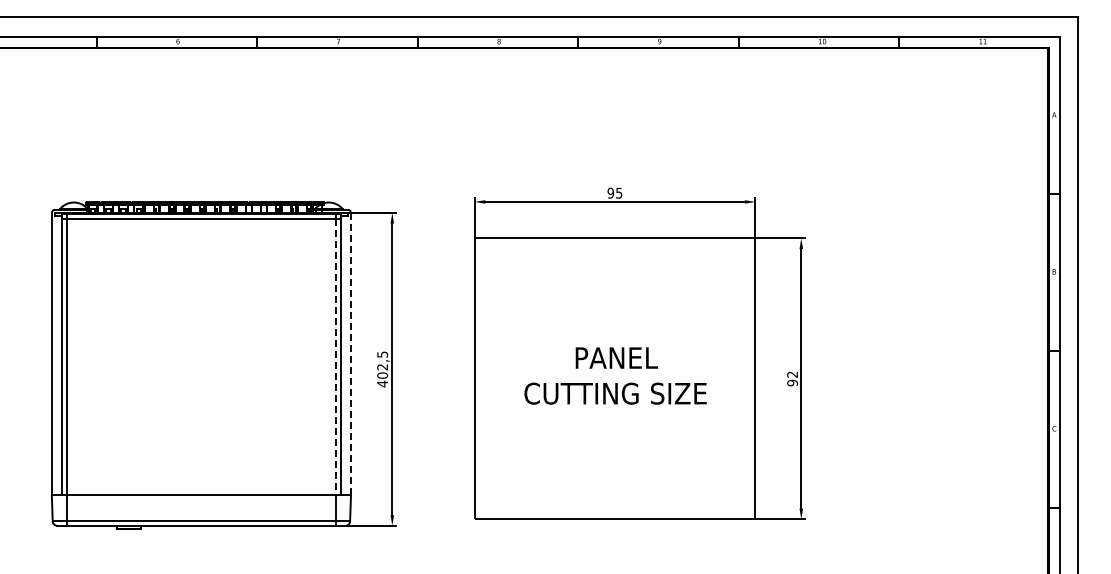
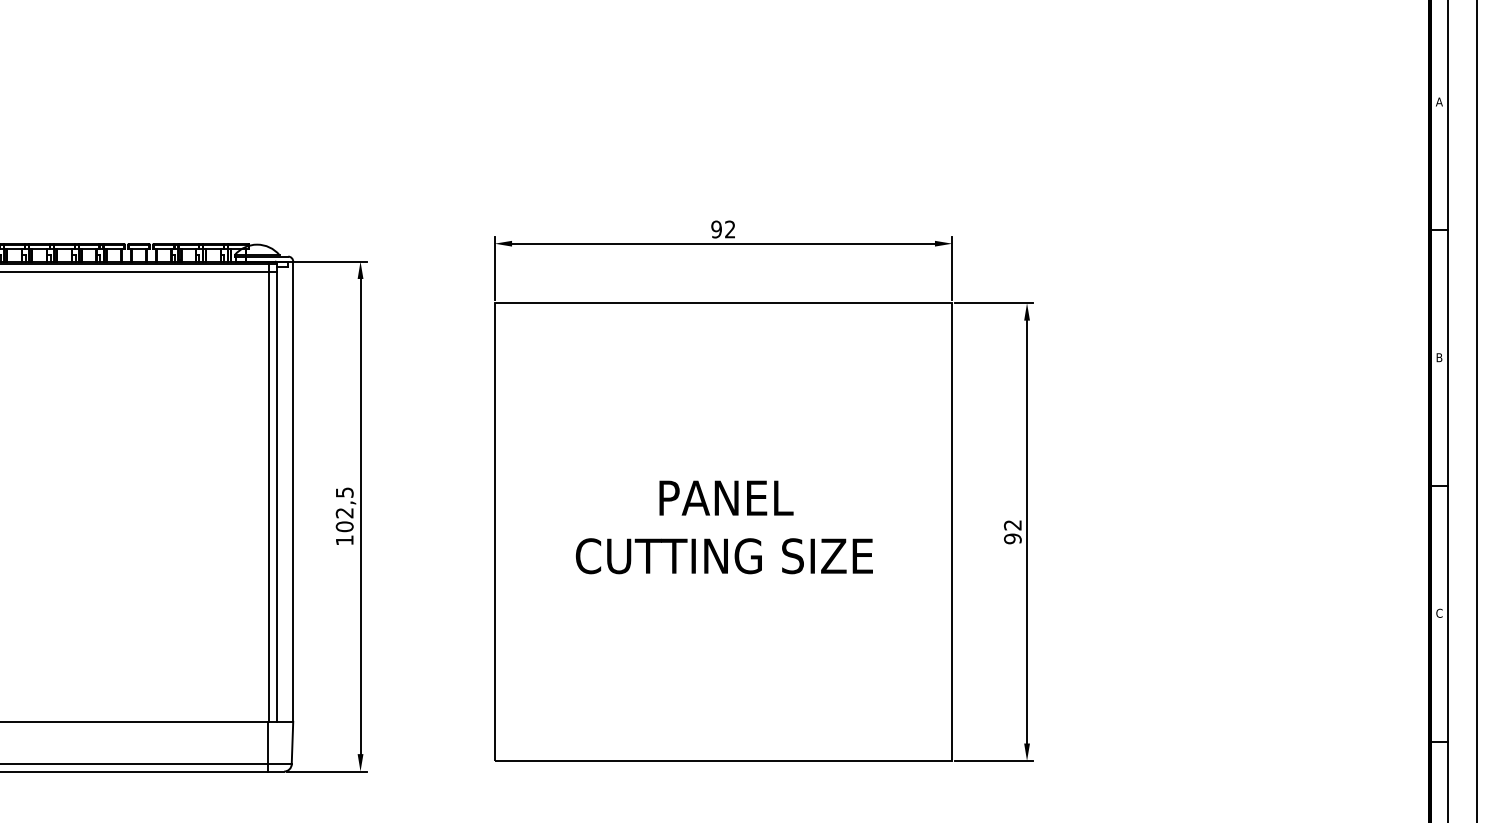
text: (619, 192) -> (730, 228), 95 -> 92
line: (351, 354) -> (294, 492), dashed -> solid
line: (335, 357) -> (267, 497), dashed -> solid
text: (382, 383) -> (344, 539), 402,5 -> 102,5

